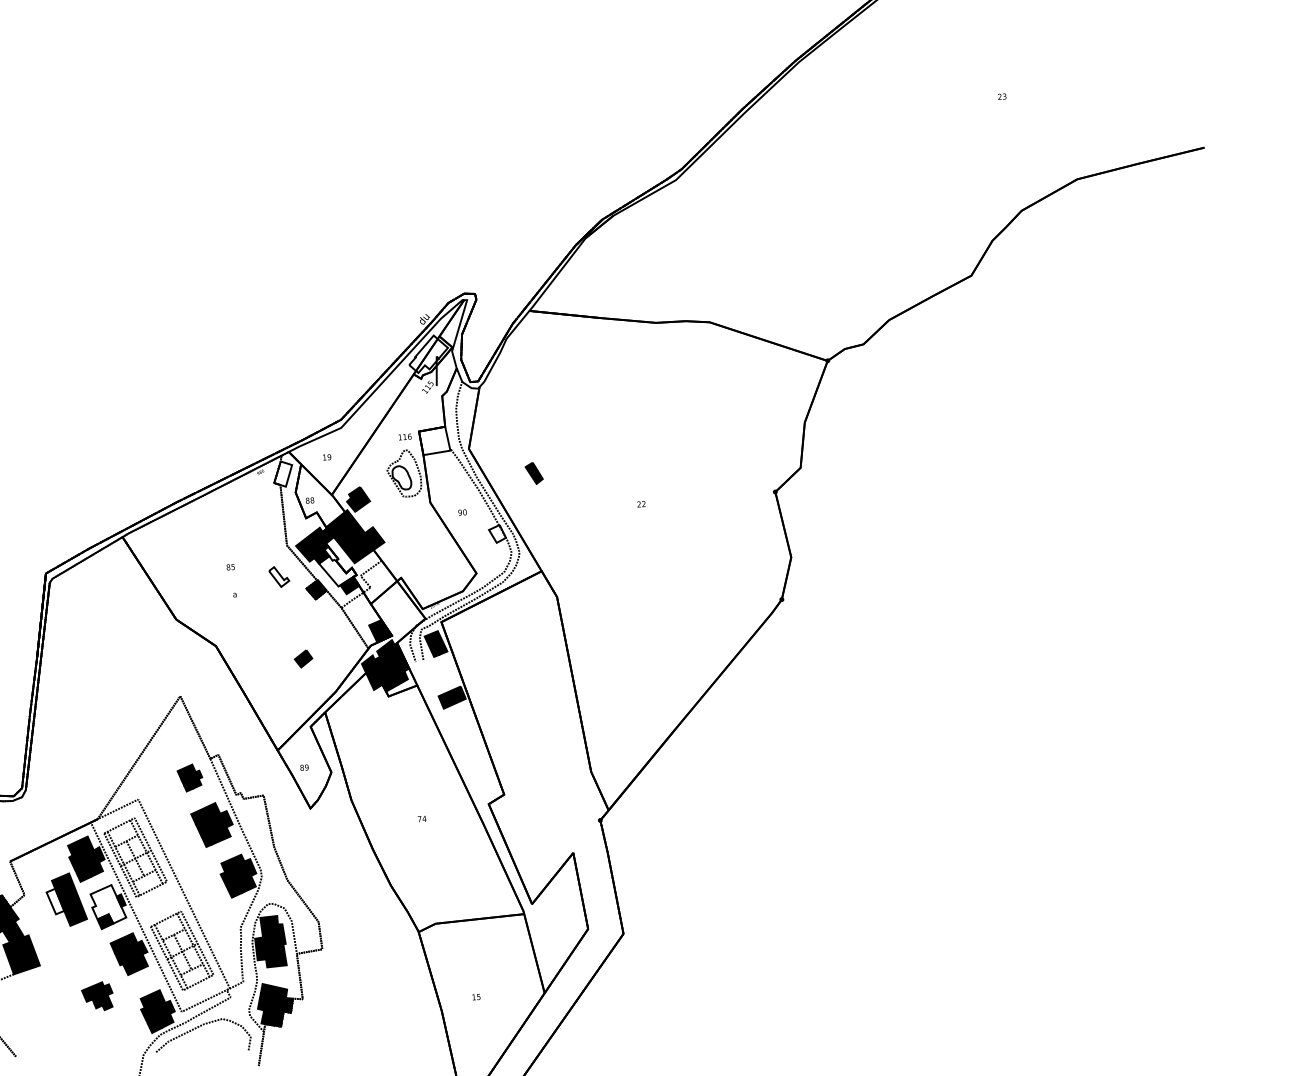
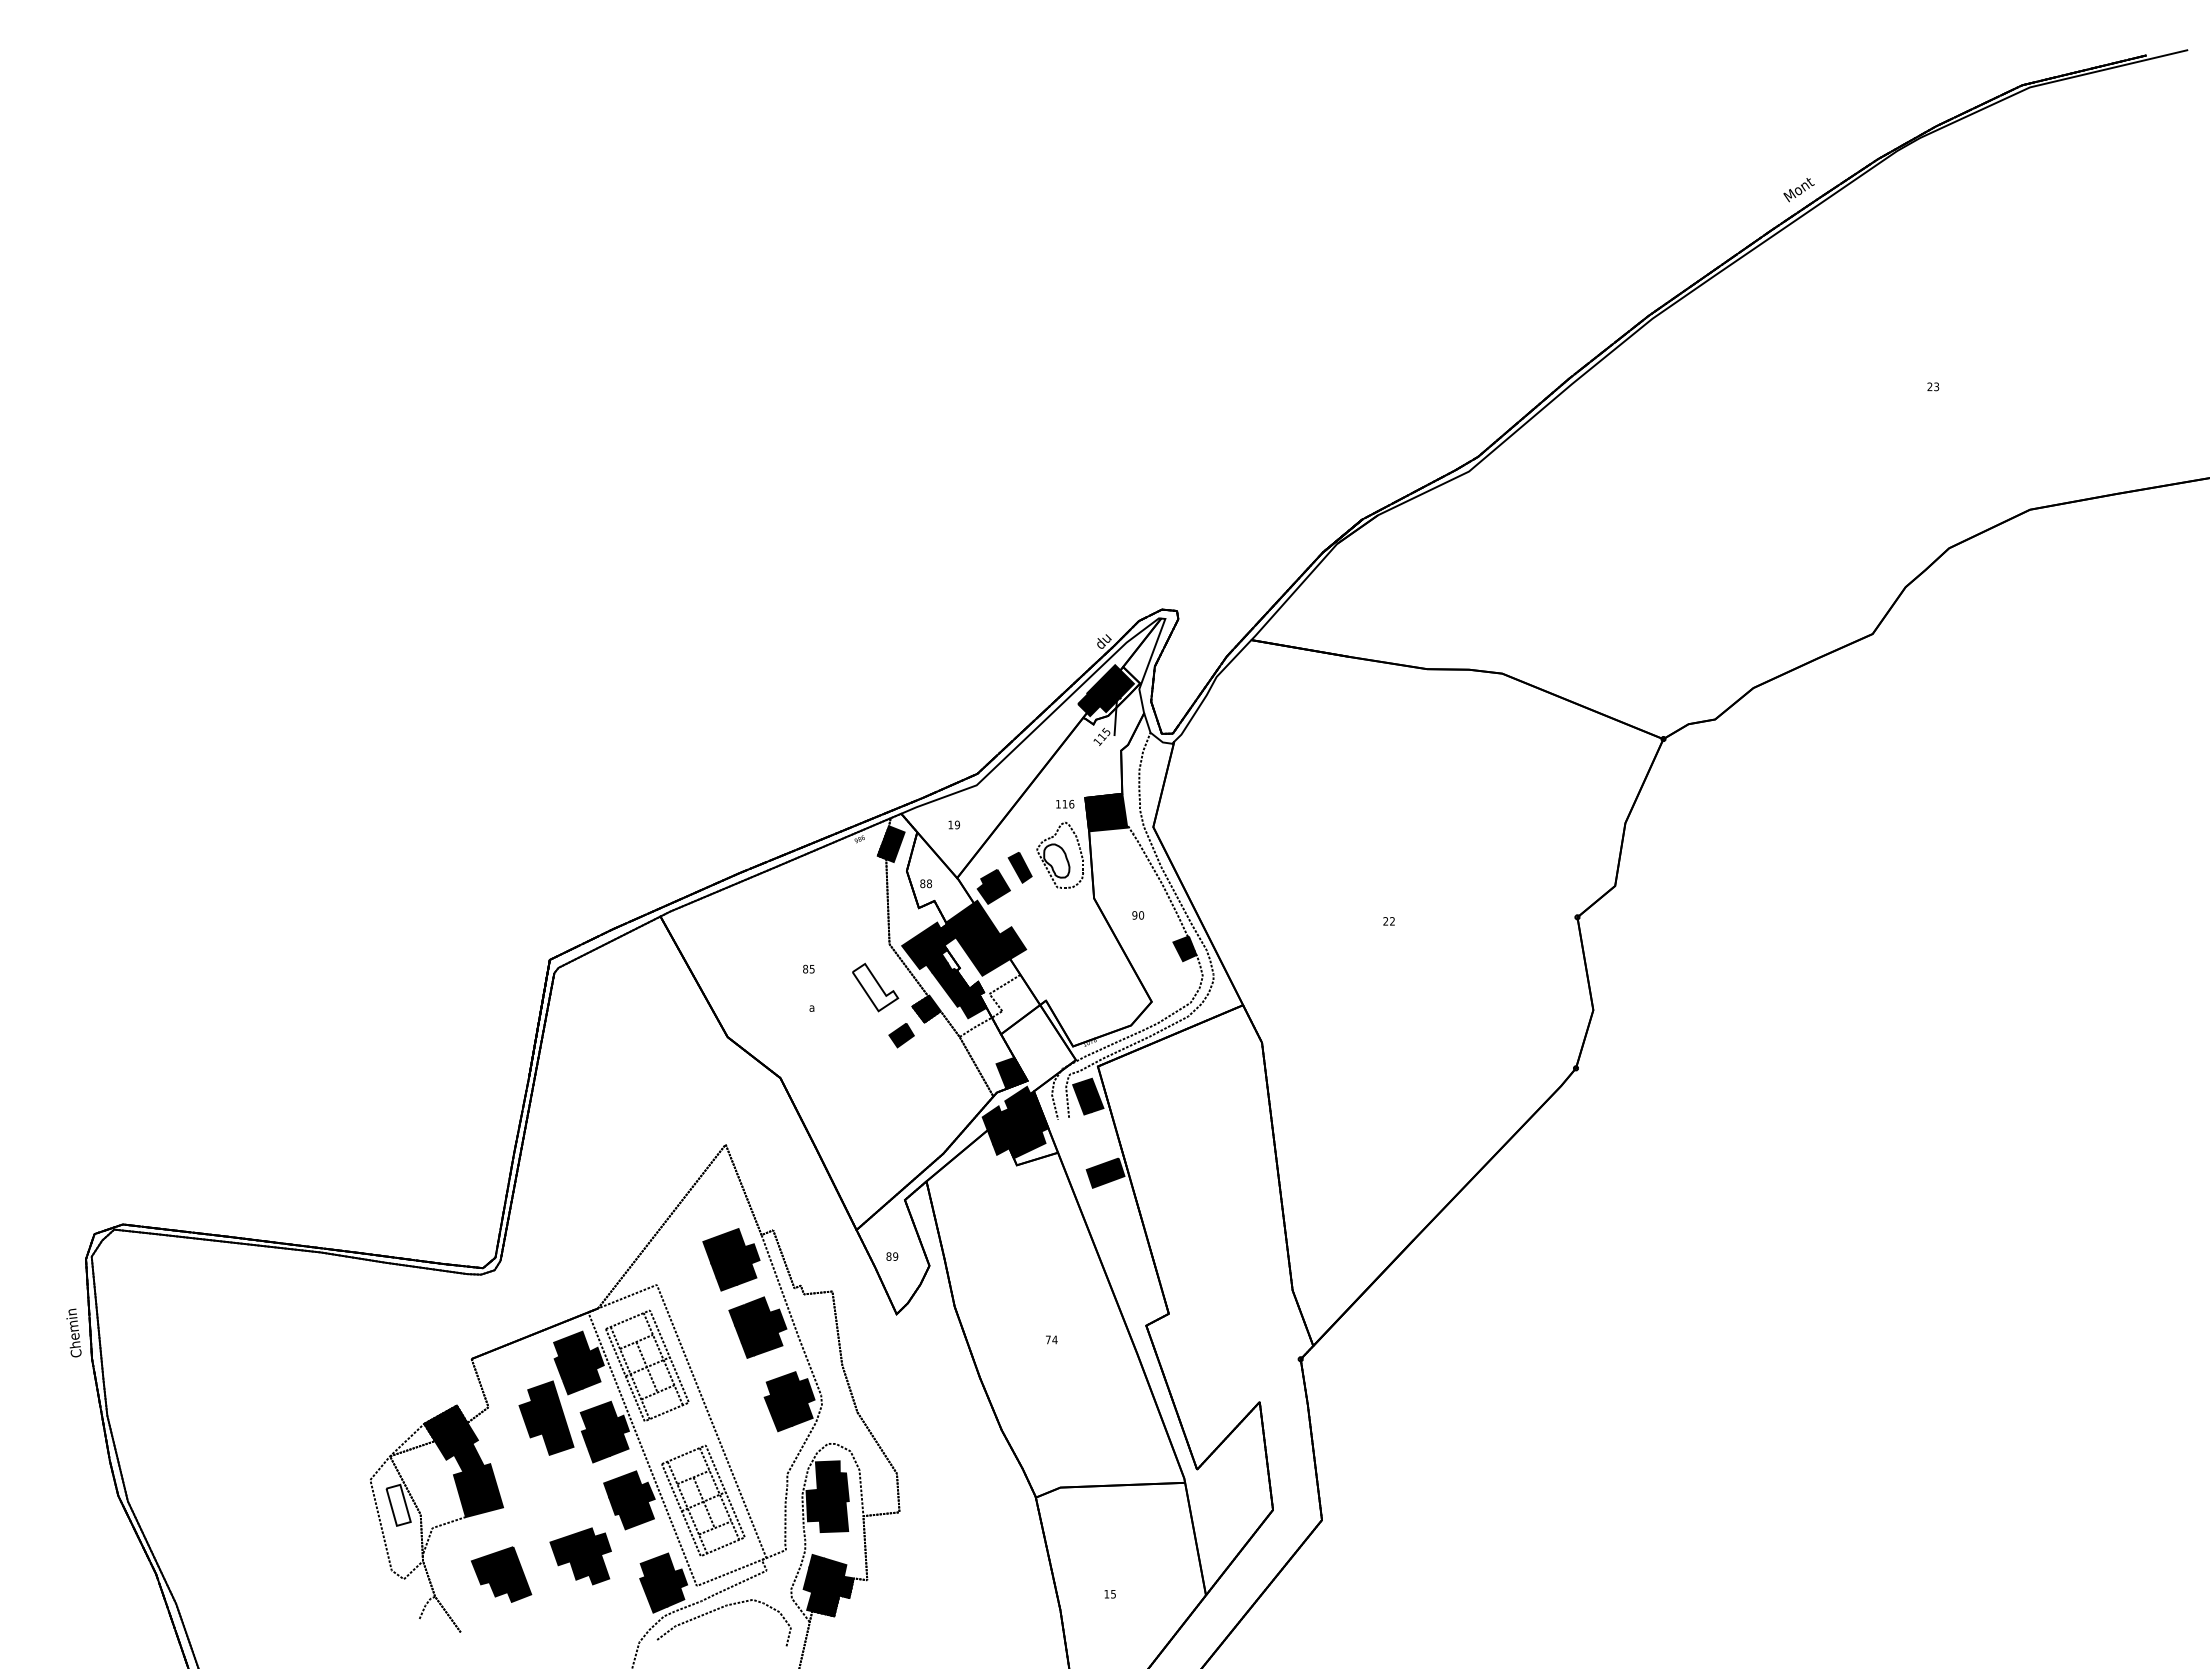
fill: (428, 354) -> (1105, 690), added
fill: (434, 440) -> (1106, 812), added
part: (533, 473) -> (1019, 867), moved
fill: (282, 474) -> (890, 844), added
fill: (497, 533) -> (1184, 948), added
fill: (337, 570) -> (957, 984), added
part: (279, 576) -> (875, 987), size x1.67
part: (303, 658) -> (901, 1035), moved
part: (190, 777) -> (731, 1259), size x1.67
fill: (55, 901) -> (530, 1419), added
fill: (108, 904) -> (604, 1428), added
part: (97, 996) -> (580, 1556), size x1.43
part: (42, 1013) -> (501, 1574), added

